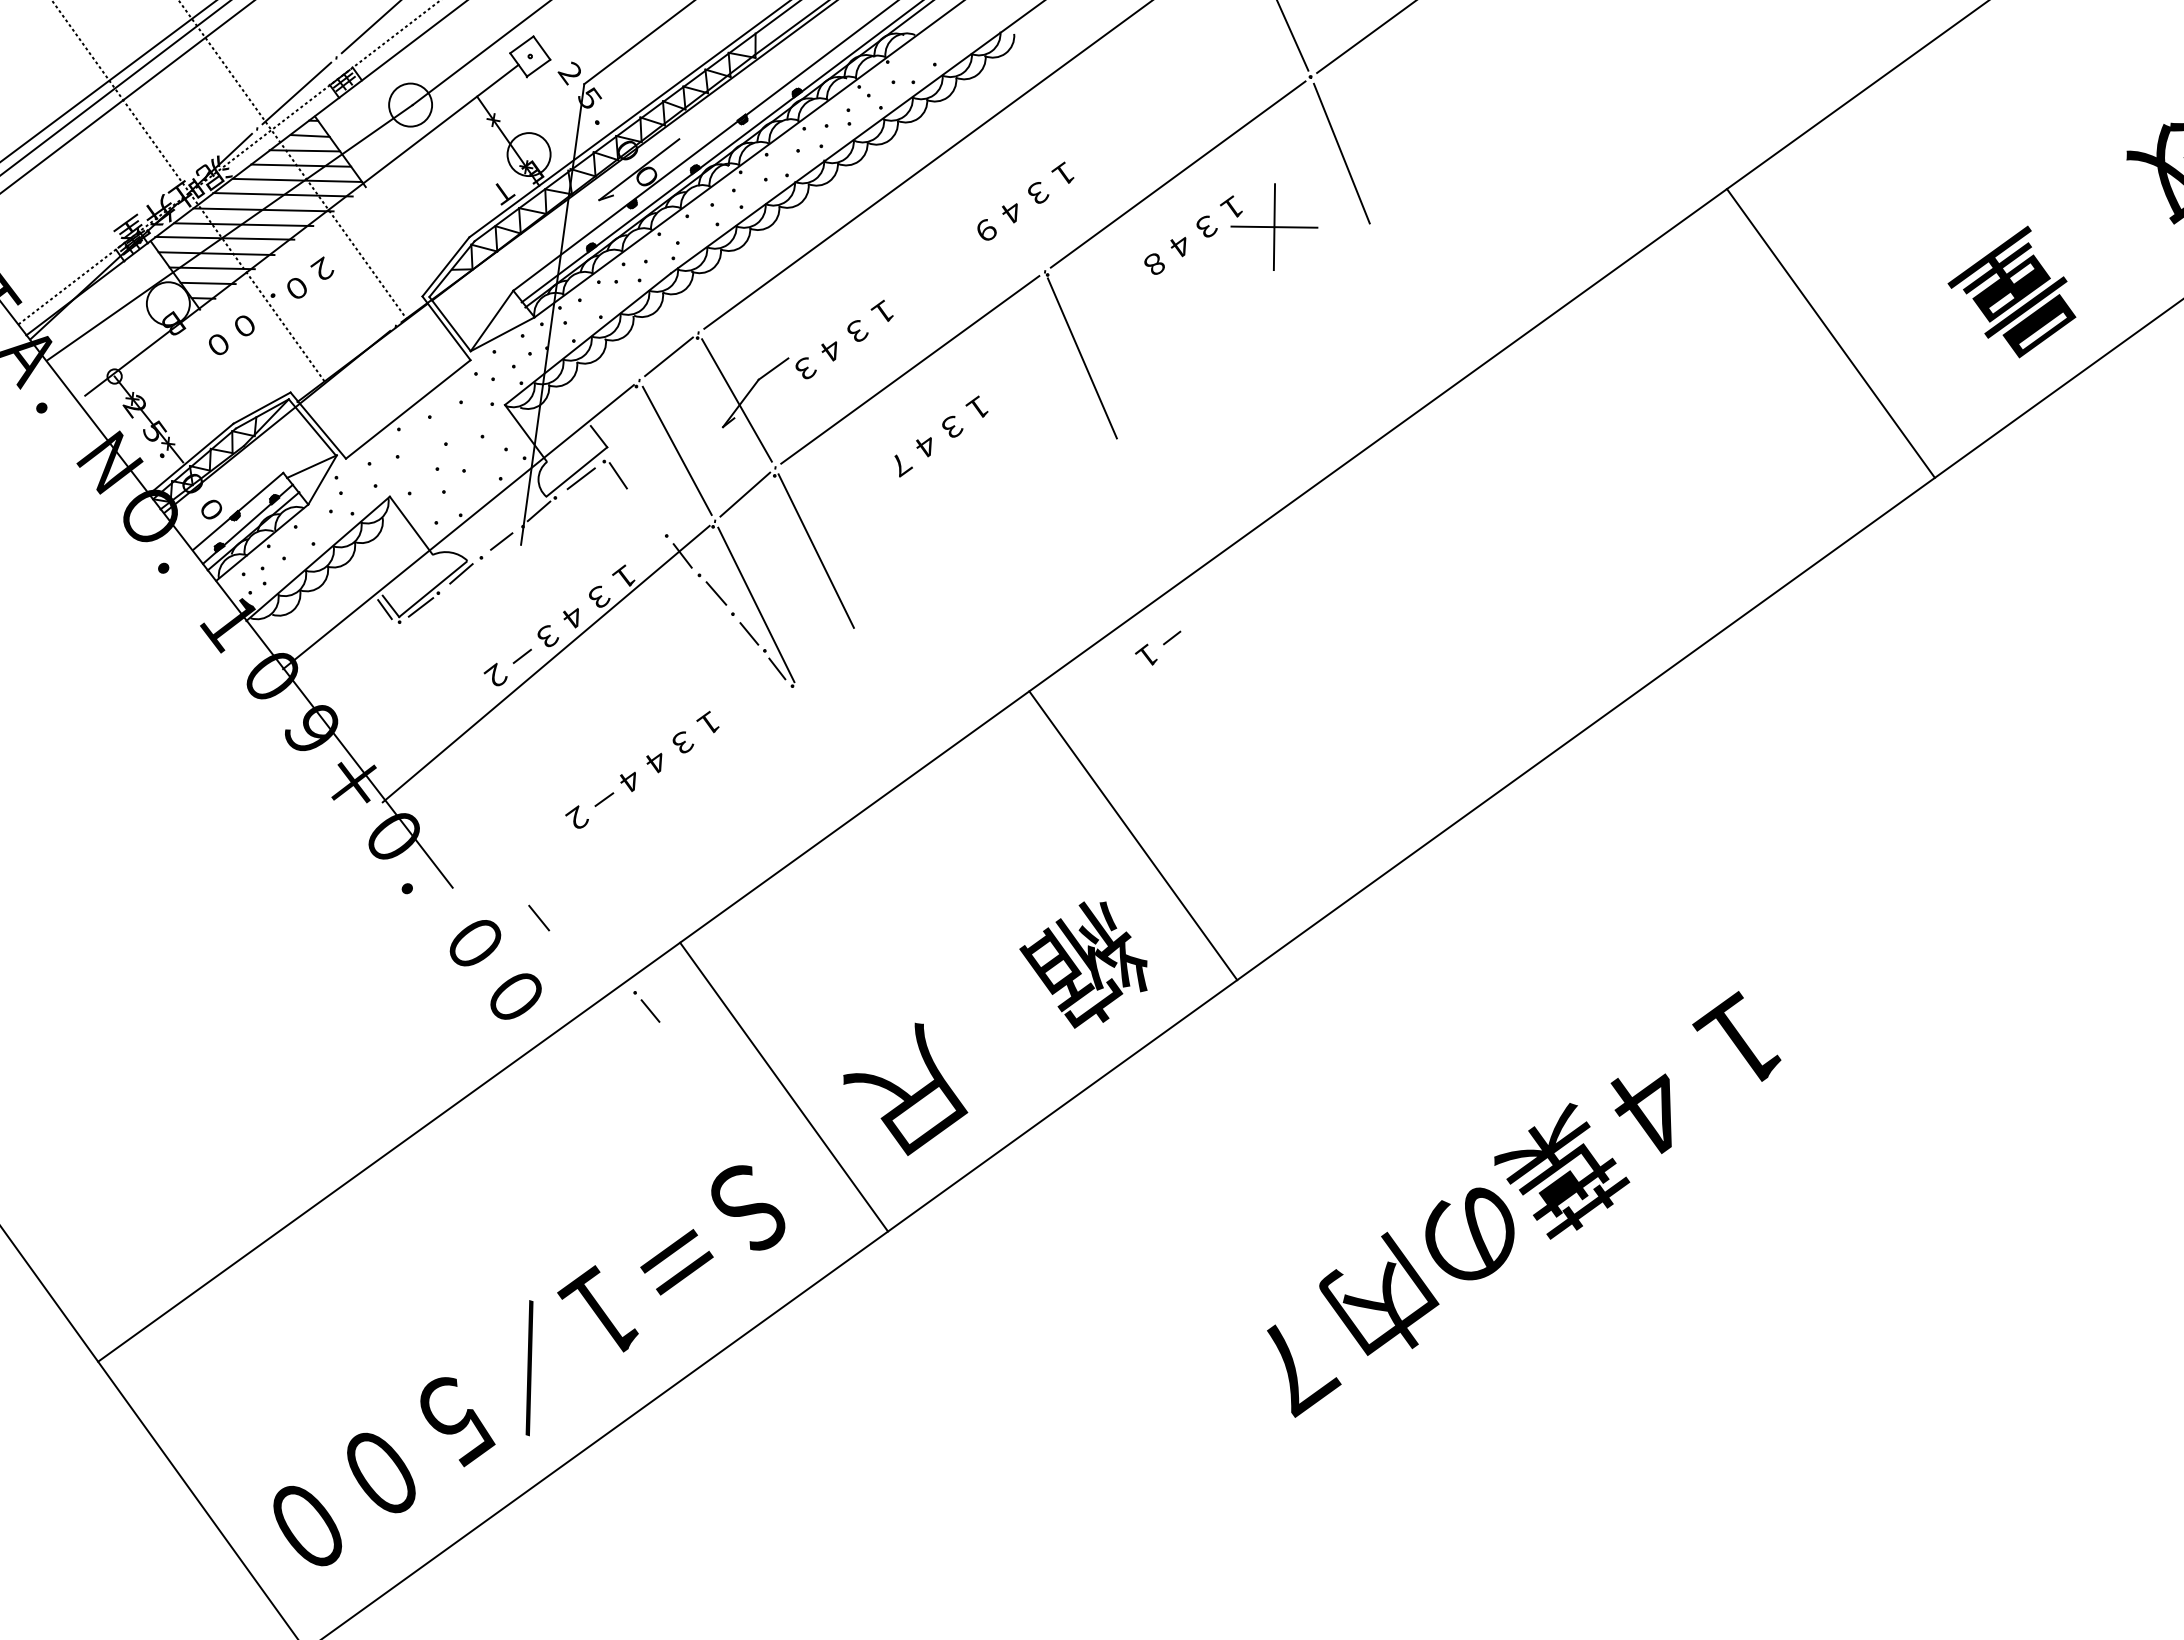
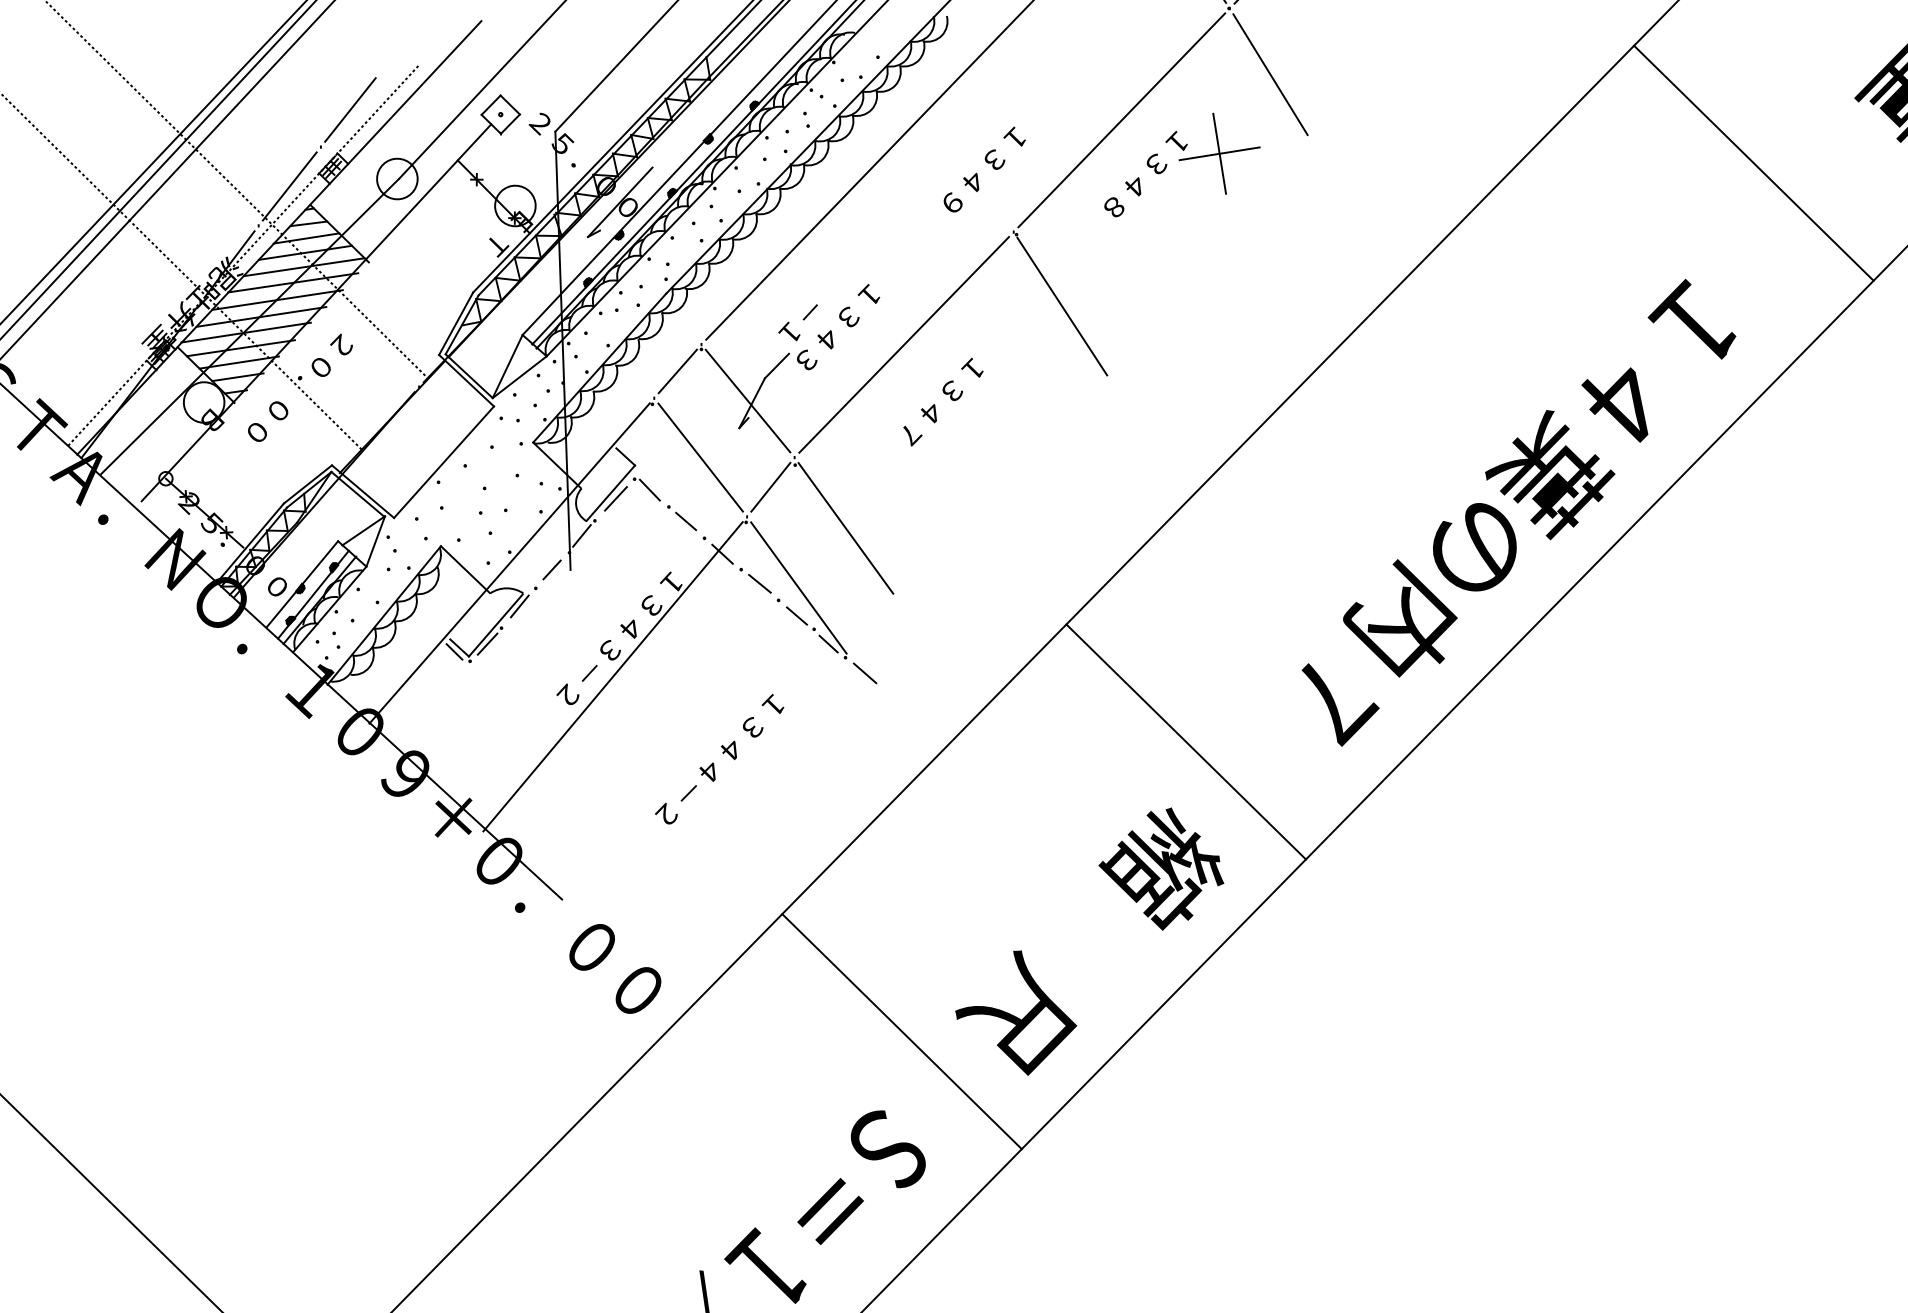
text: (1158, 647) -> (799, 323), moved
line: (539, 917) -> (865, 672), moved
part: (646, 1006) -> (681, 517), moved
text: (1524, 1204) -> (1520, 511), moved

